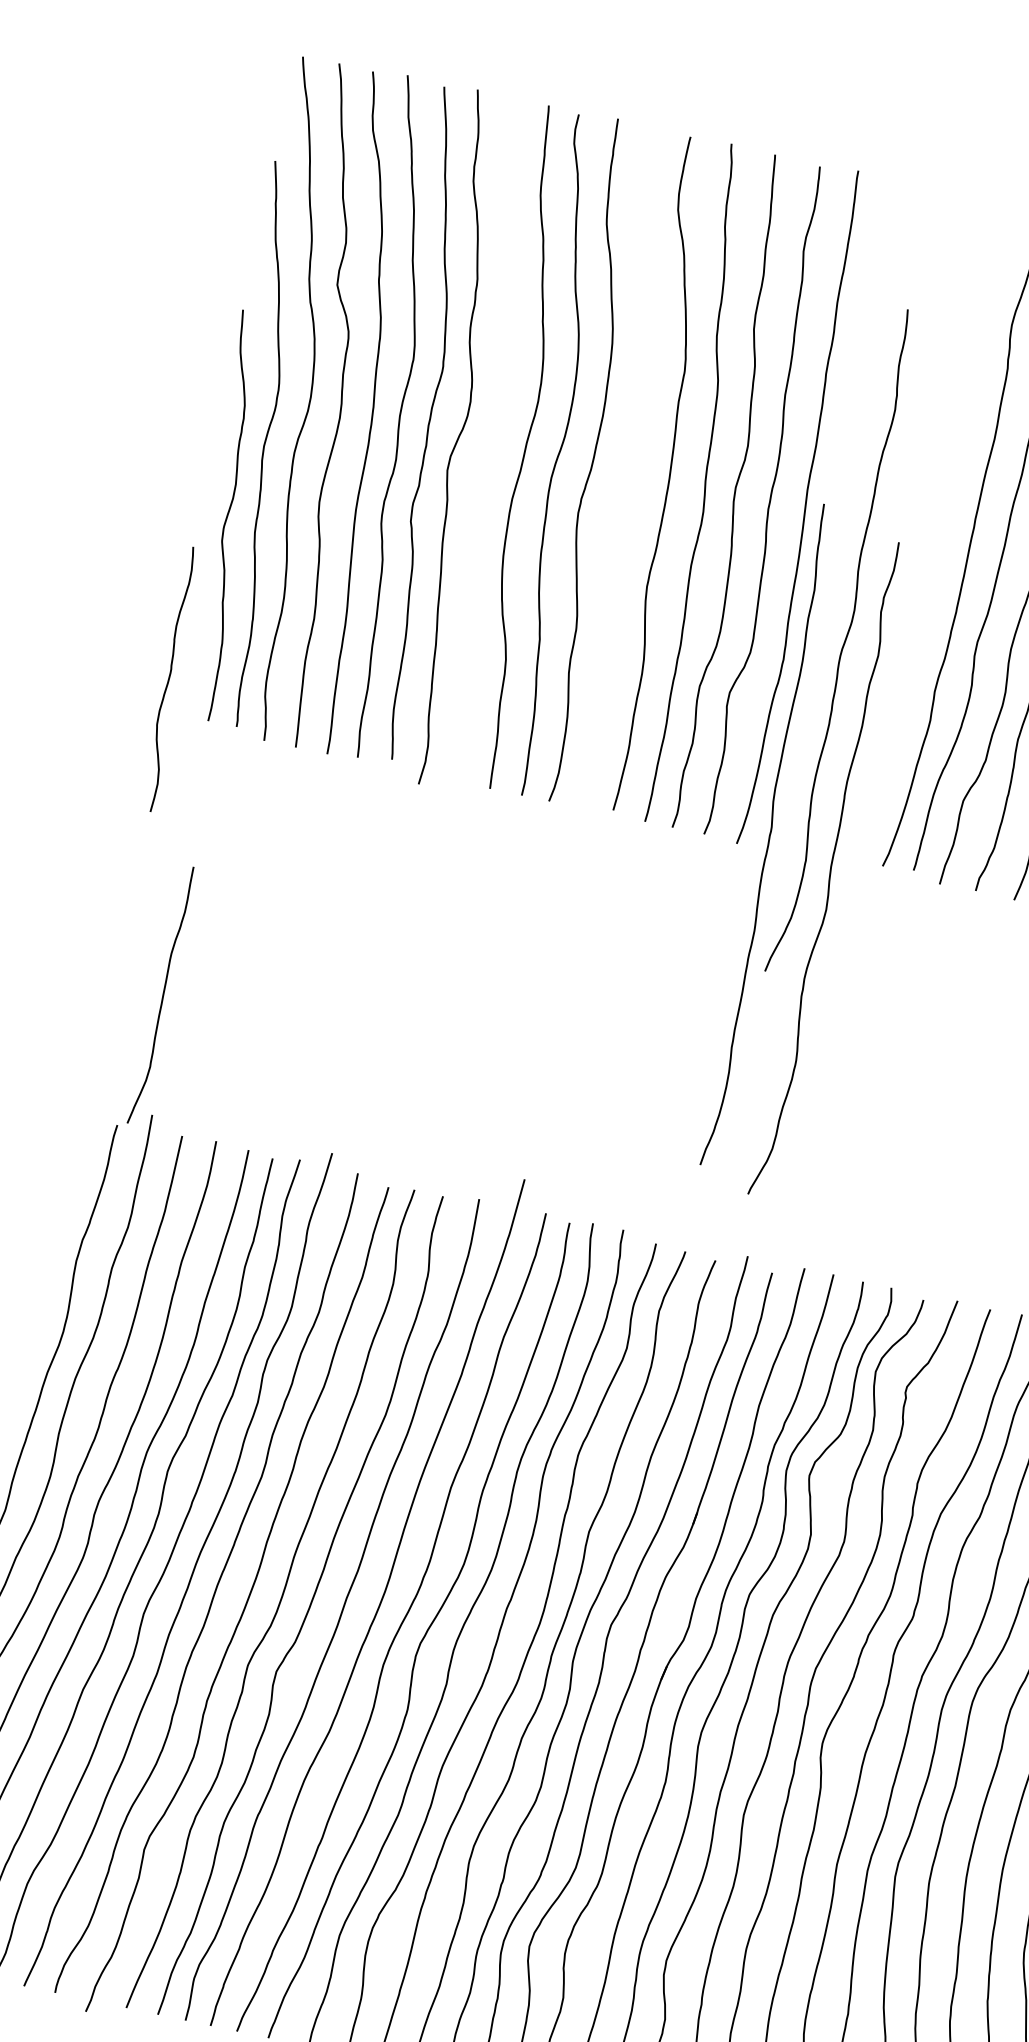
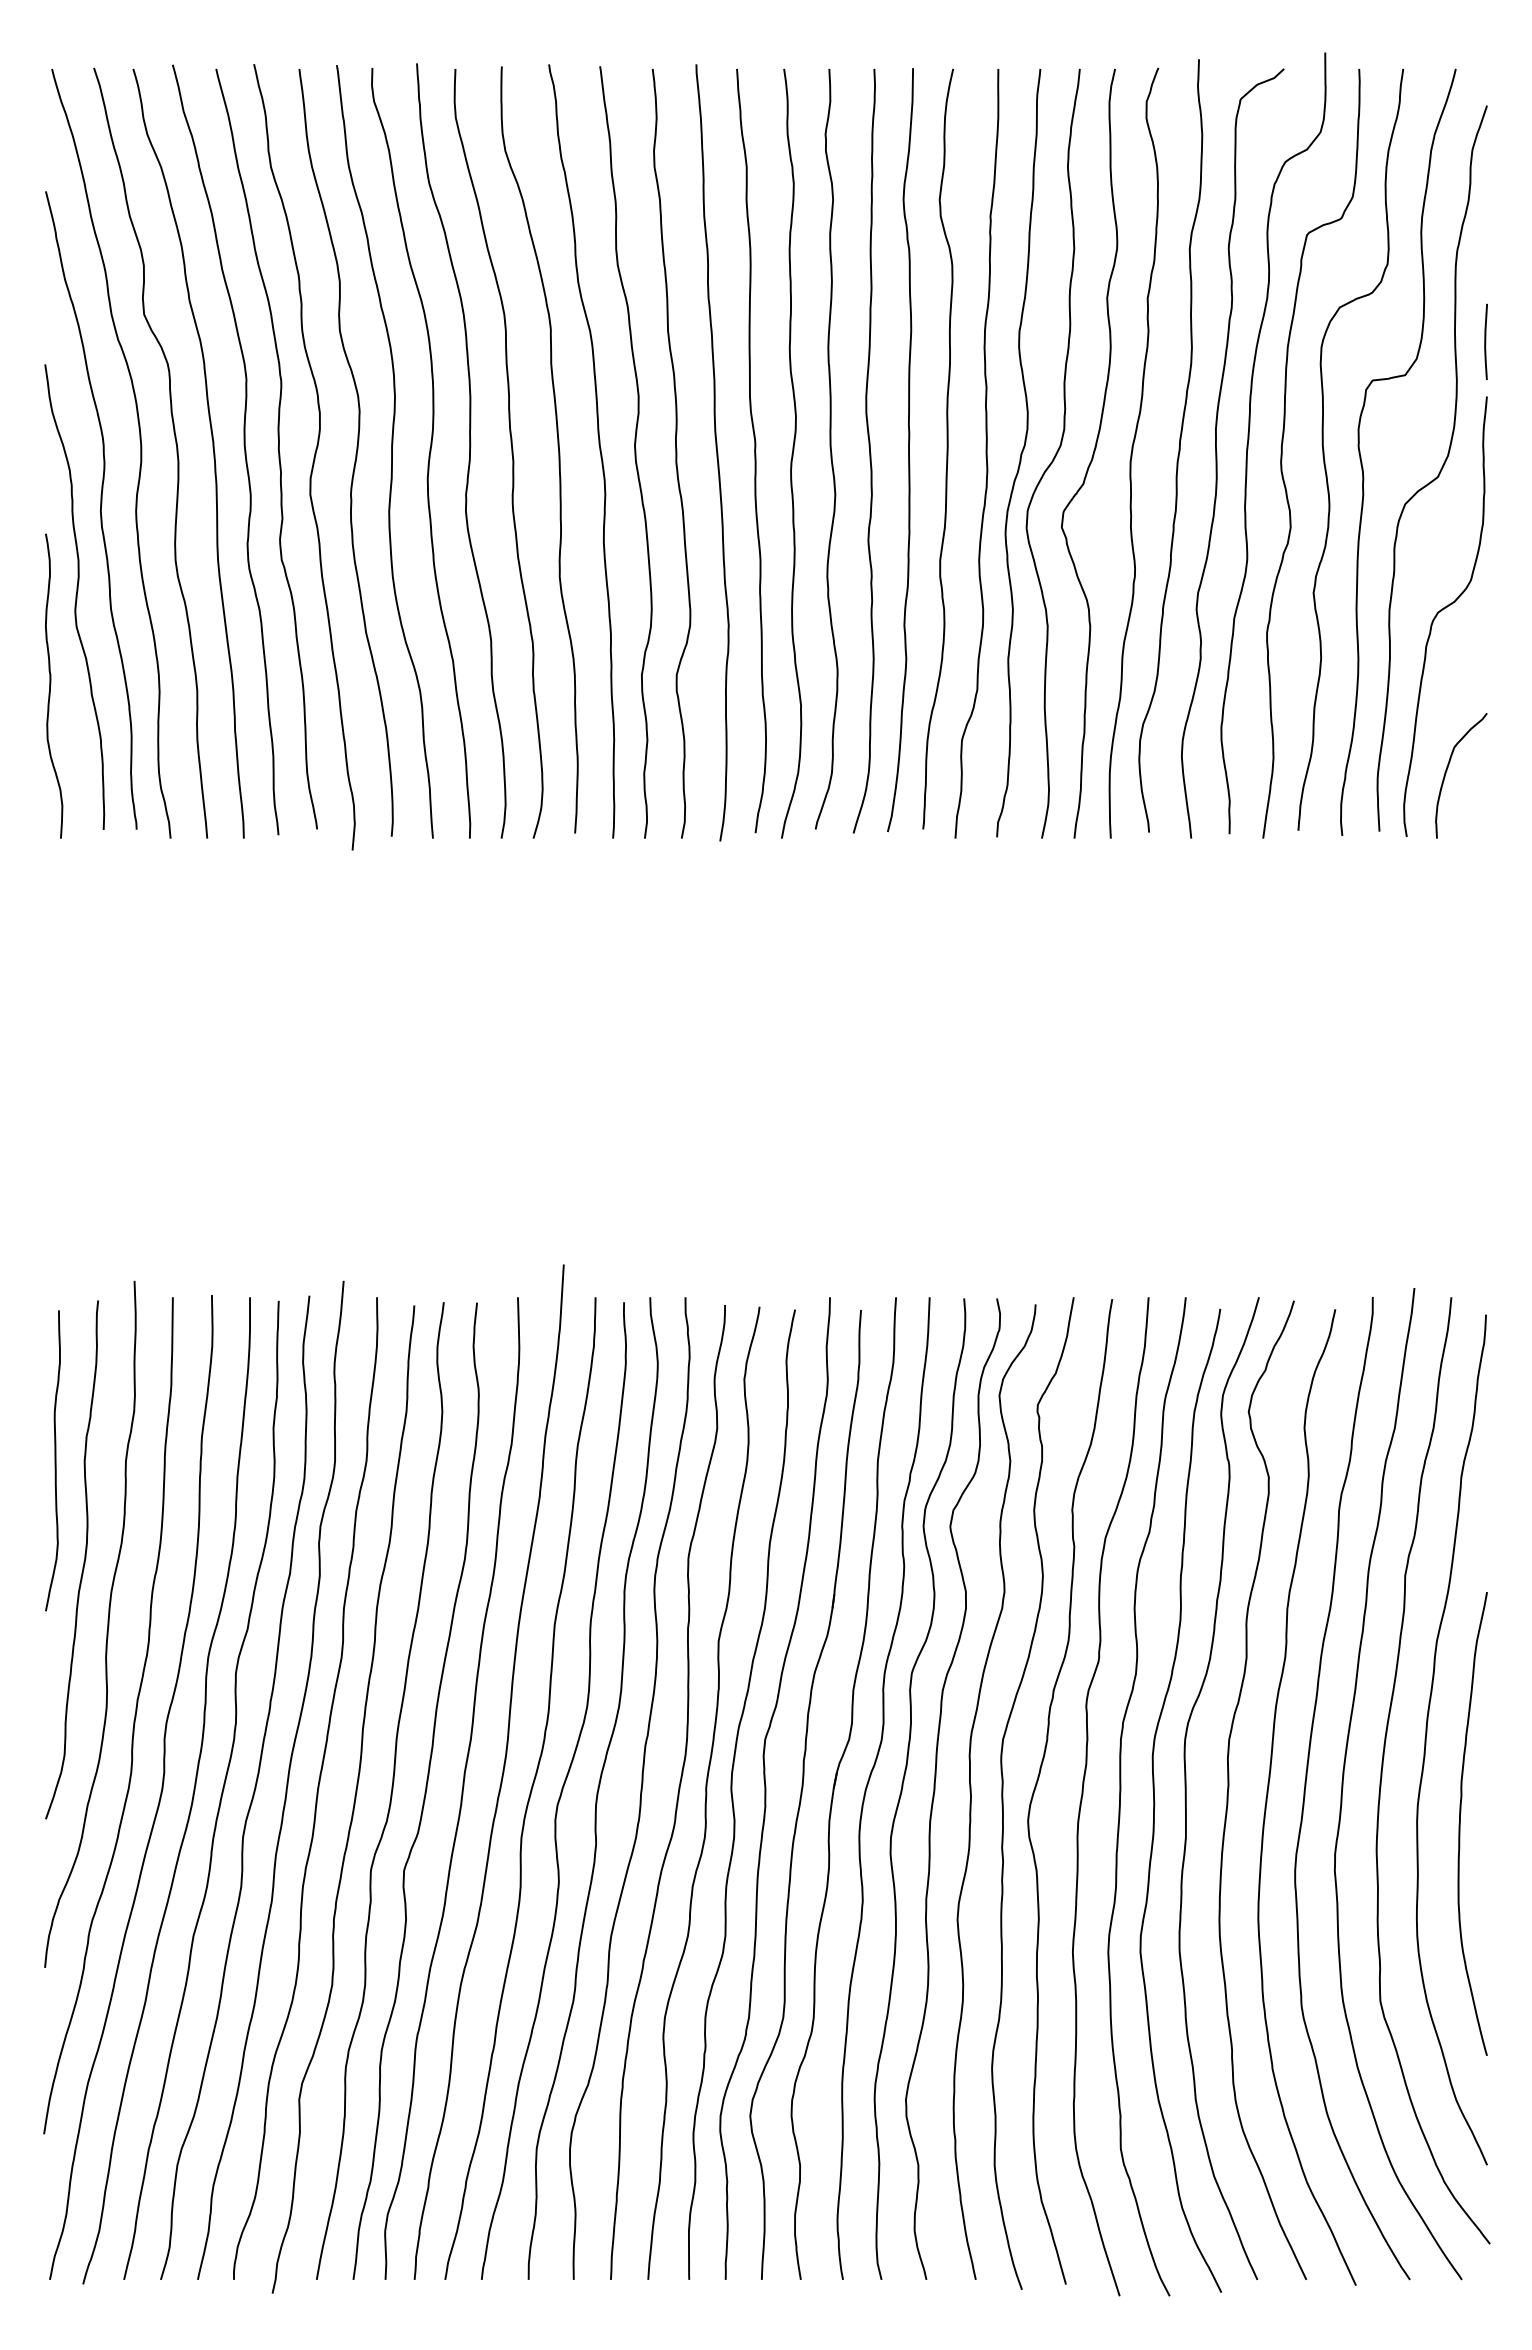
curve: (493, 443) -> (355, 453), added
curve: (628, 471) -> (511, 453), added
curve: (936, 535) -> (869, 451), added
curve: (843, 641) -> (791, 453), moved
curve: (170, 678) -> (51, 685), moved
curve: (769, 835) -> (754, 450), moved
curve: (829, 869) -> (829, 448), moved
curve: (162, 995) -> (54, 1460), moved

